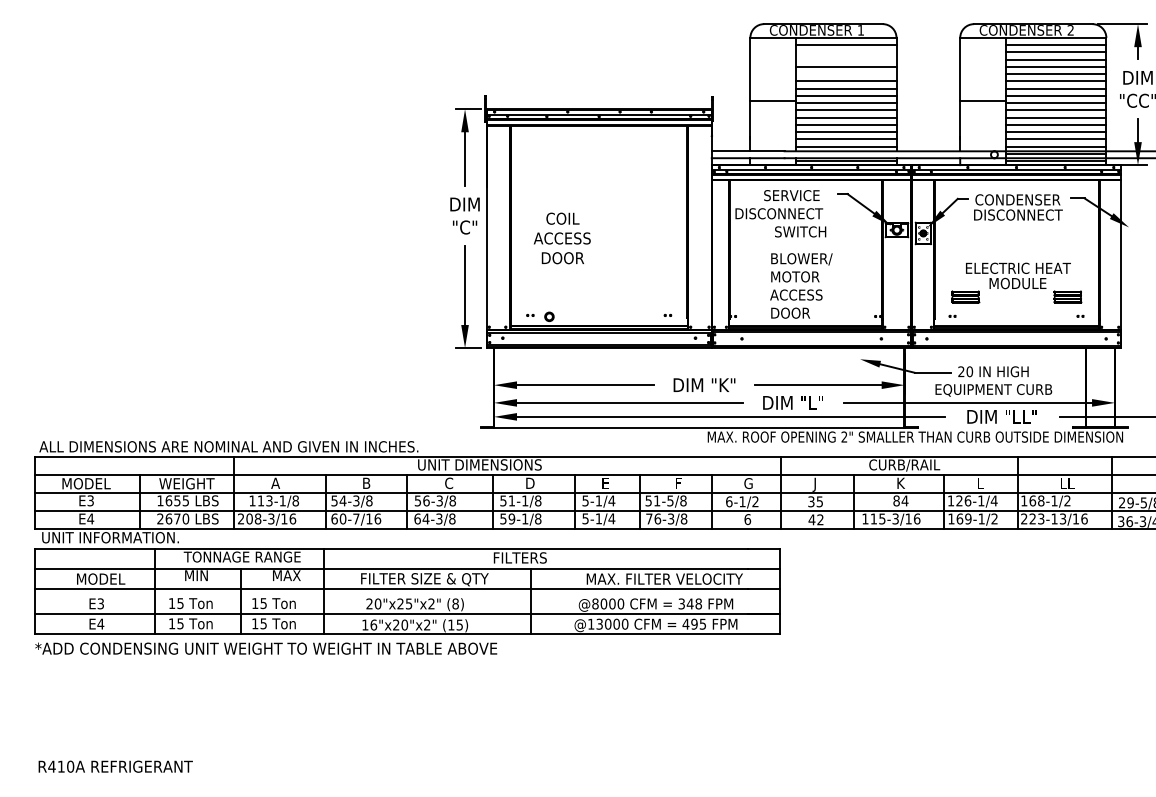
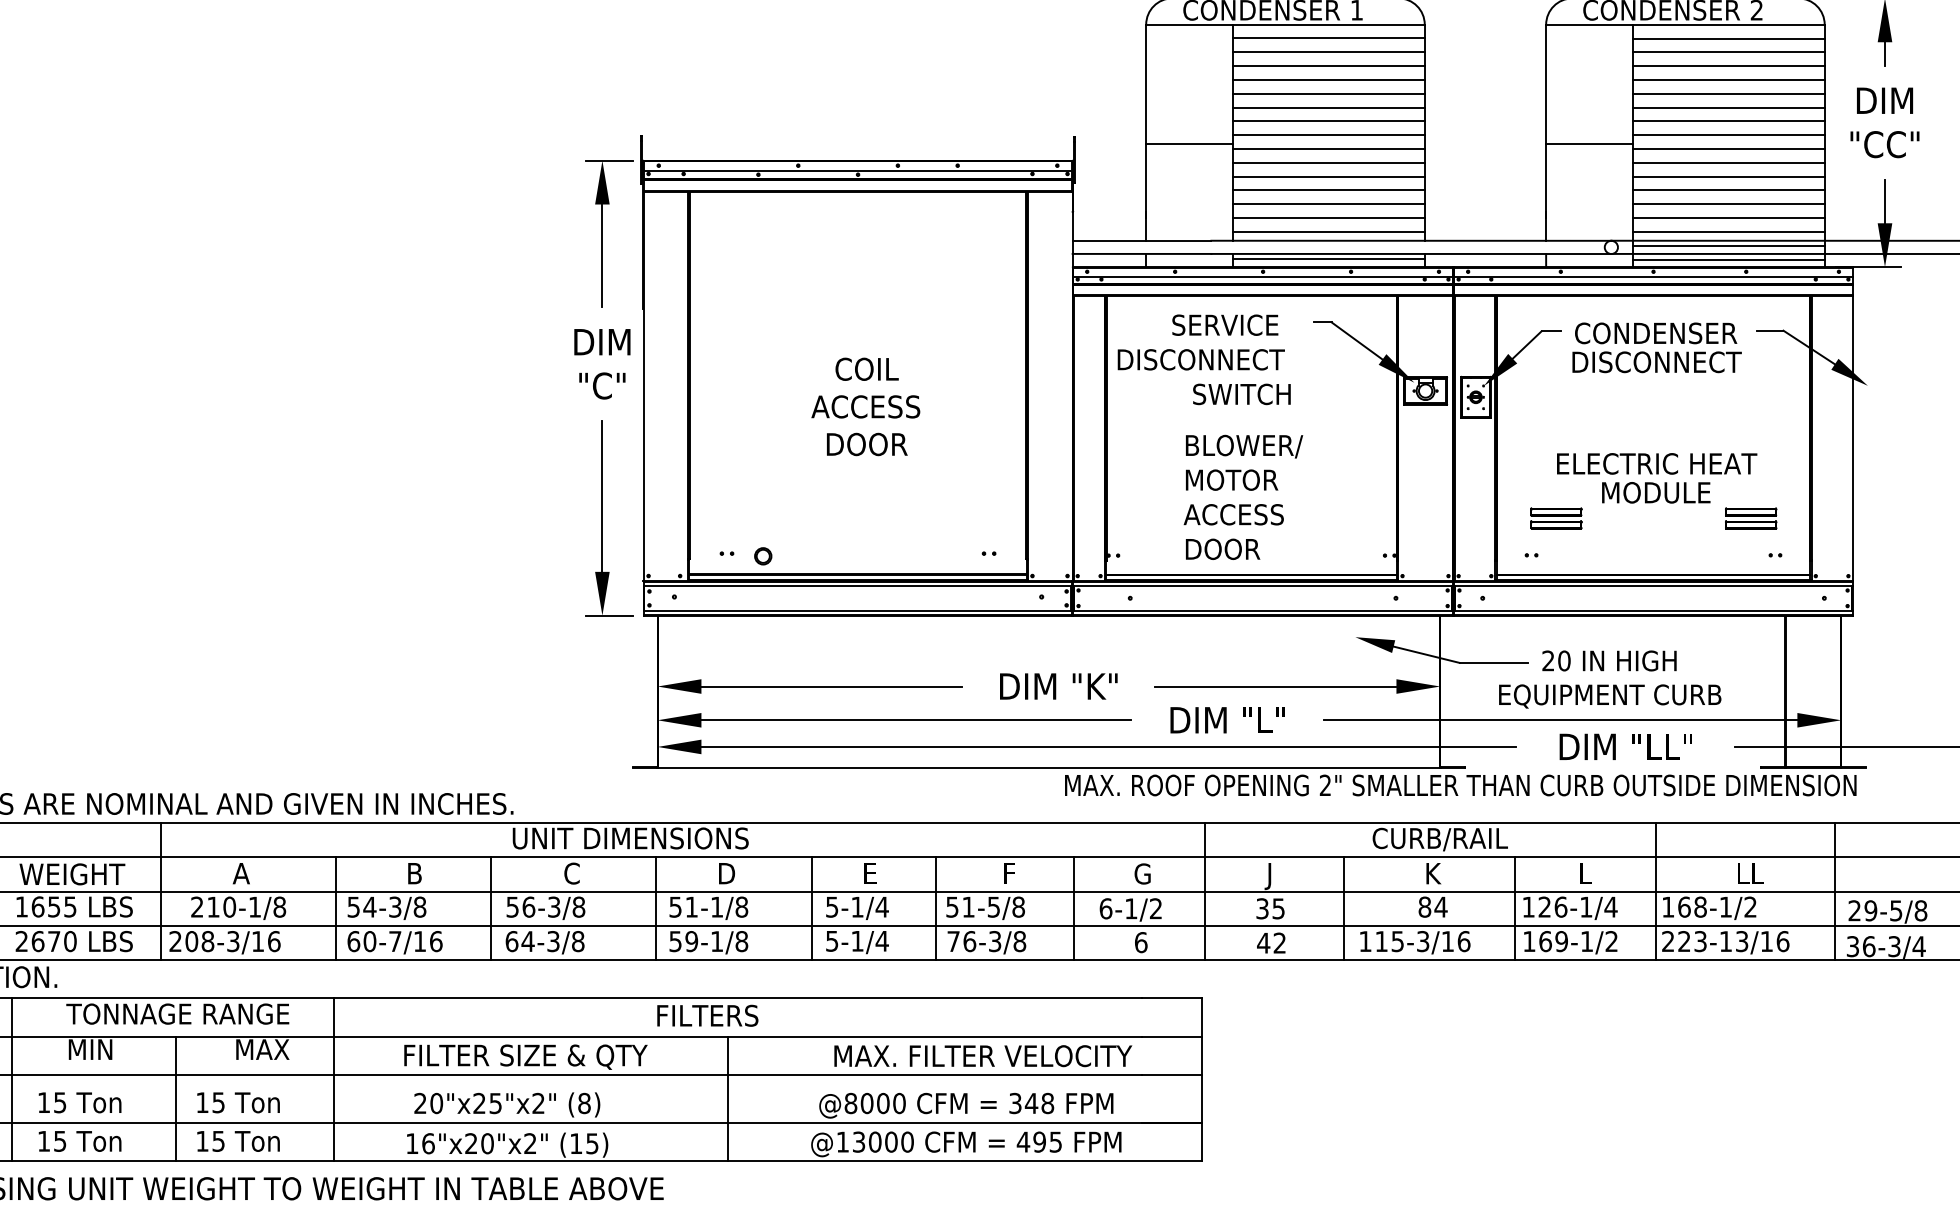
line: (845, 52) -> (1327, 52), added
line: (845, 59) -> (1327, 65), added
line: (845, 74) -> (1327, 94), added
text: (562, 238) -> (866, 406), moved
text: (260, 500) -> (212, 906), 113-1/8 -> 210-1/8

